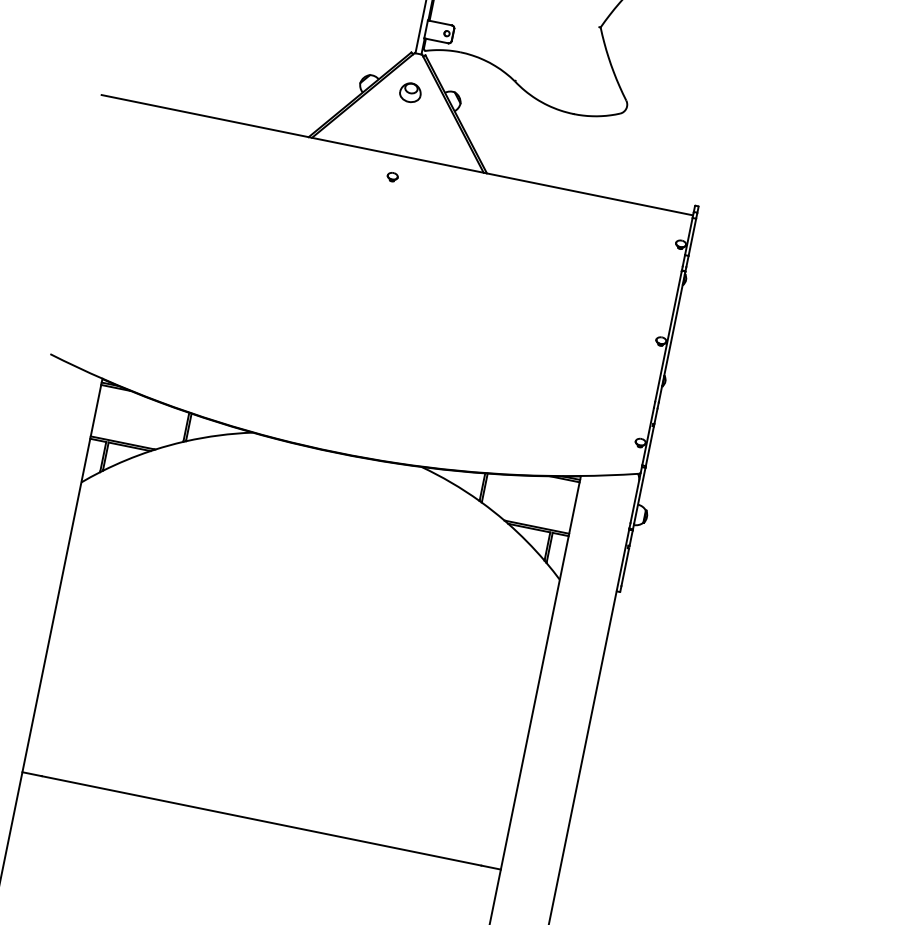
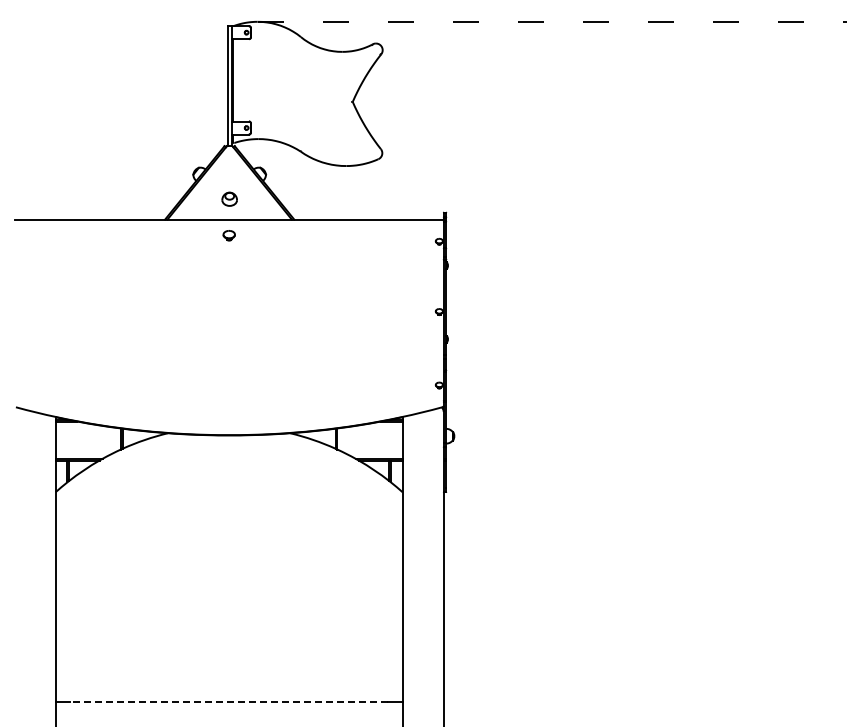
part: (410, 91) -> (229, 198), moved
part: (391, 176) -> (228, 235), size x1.6
line: (260, 821) -> (228, 702), solid -> dashed

